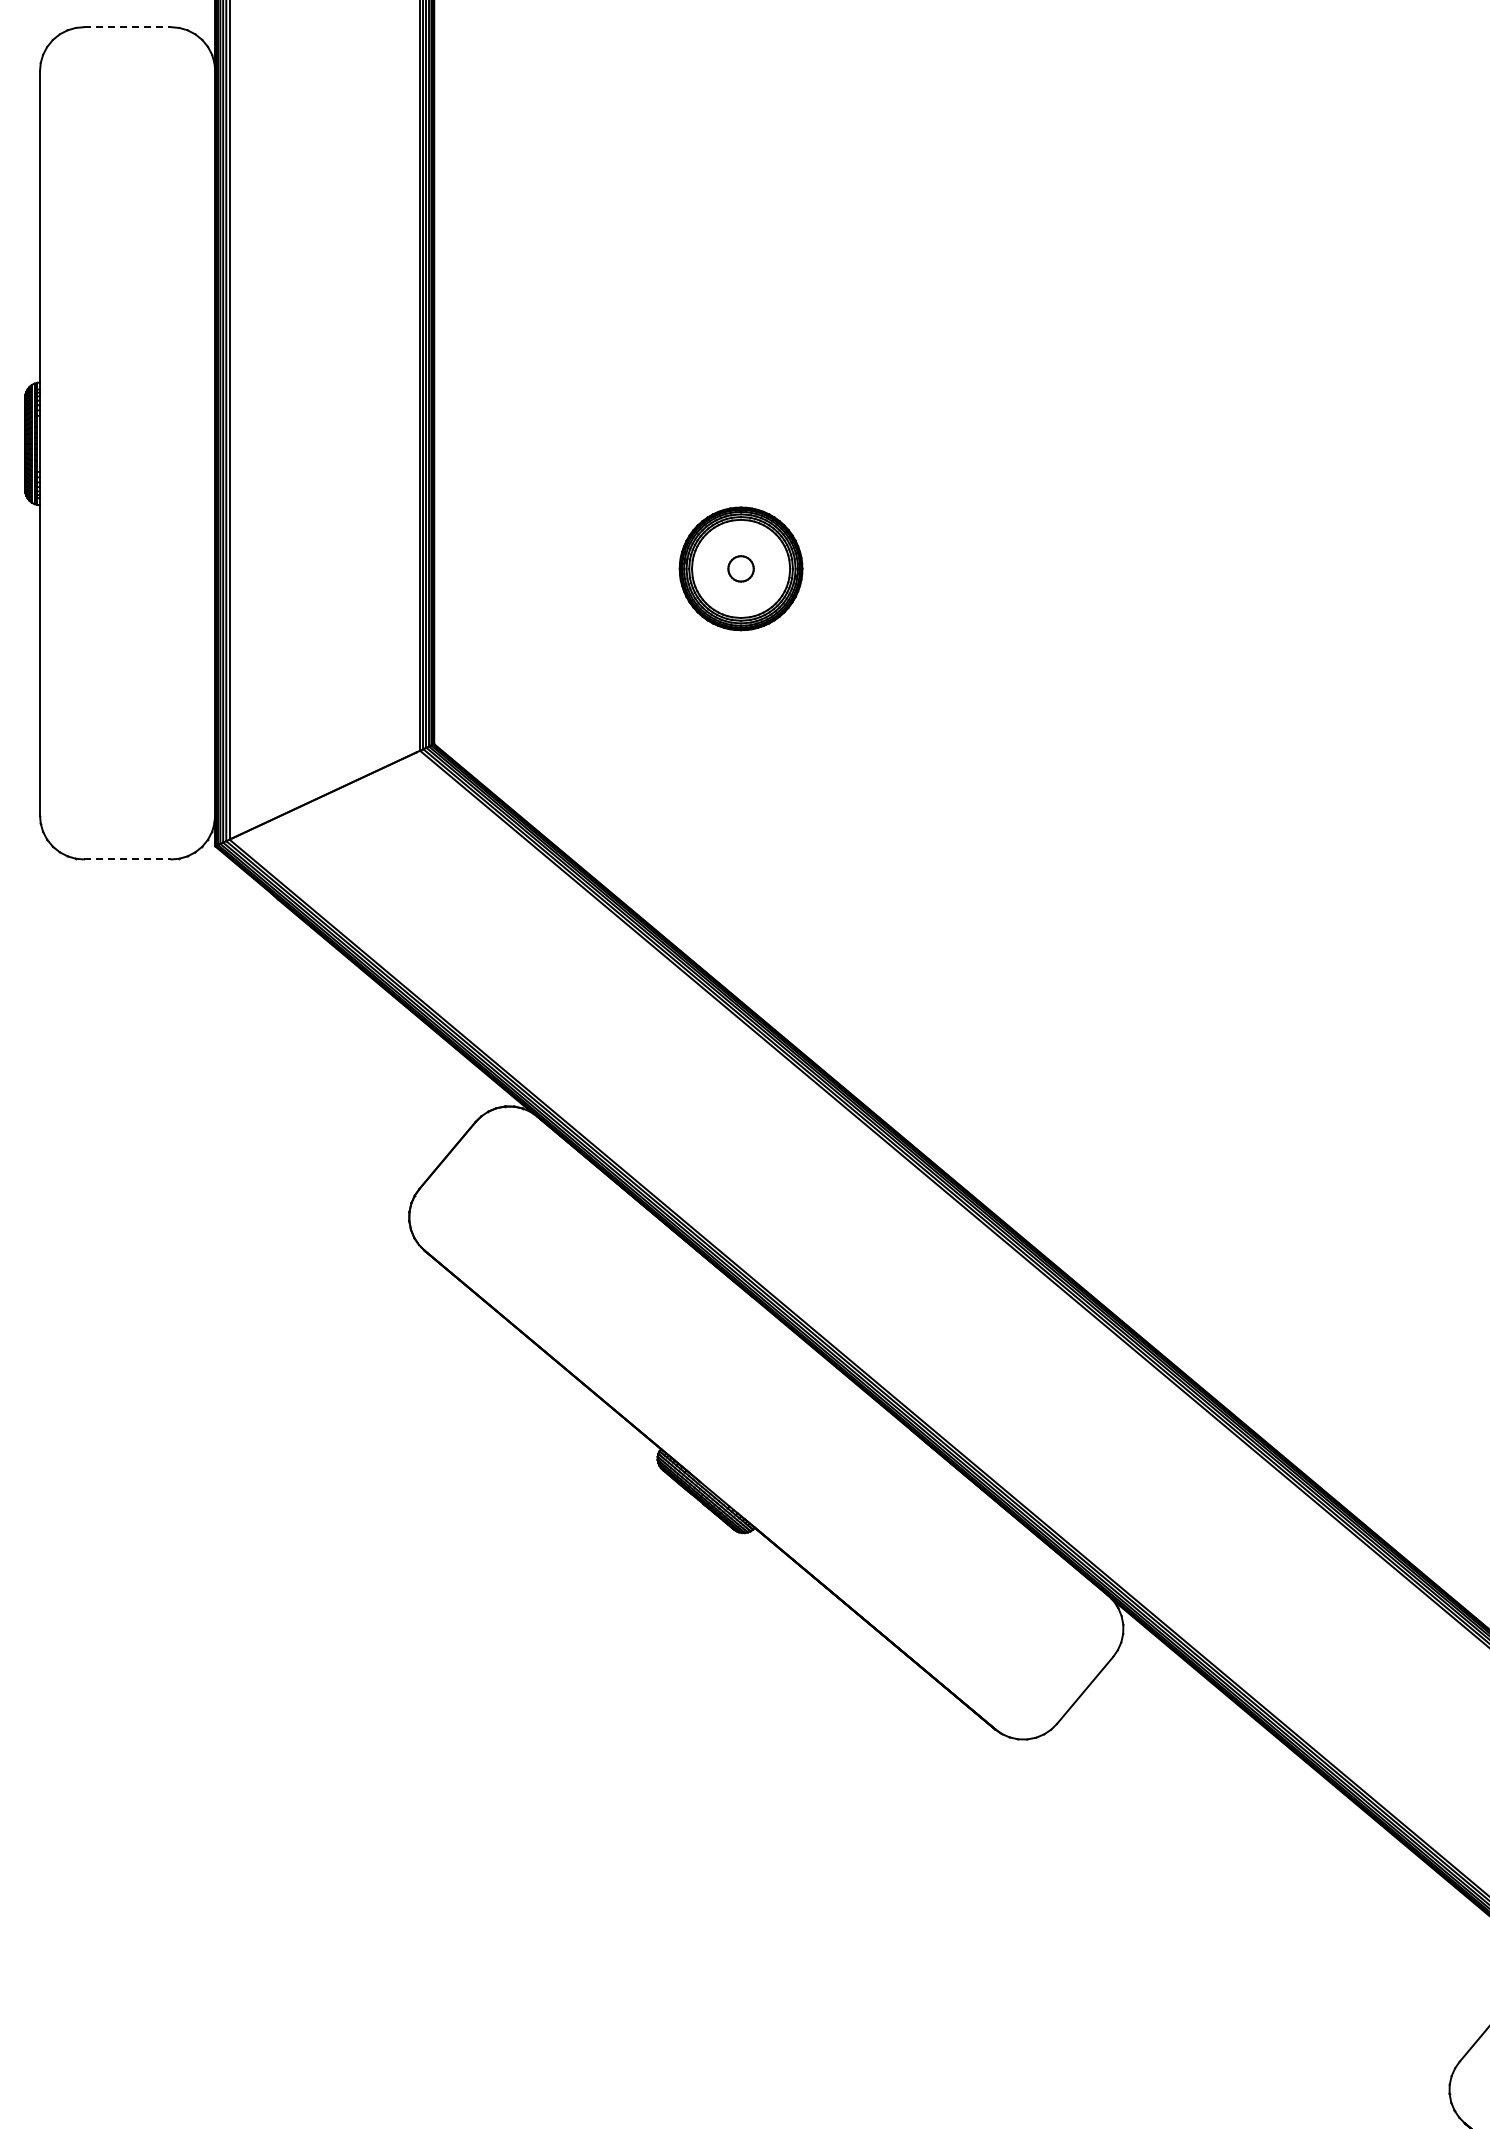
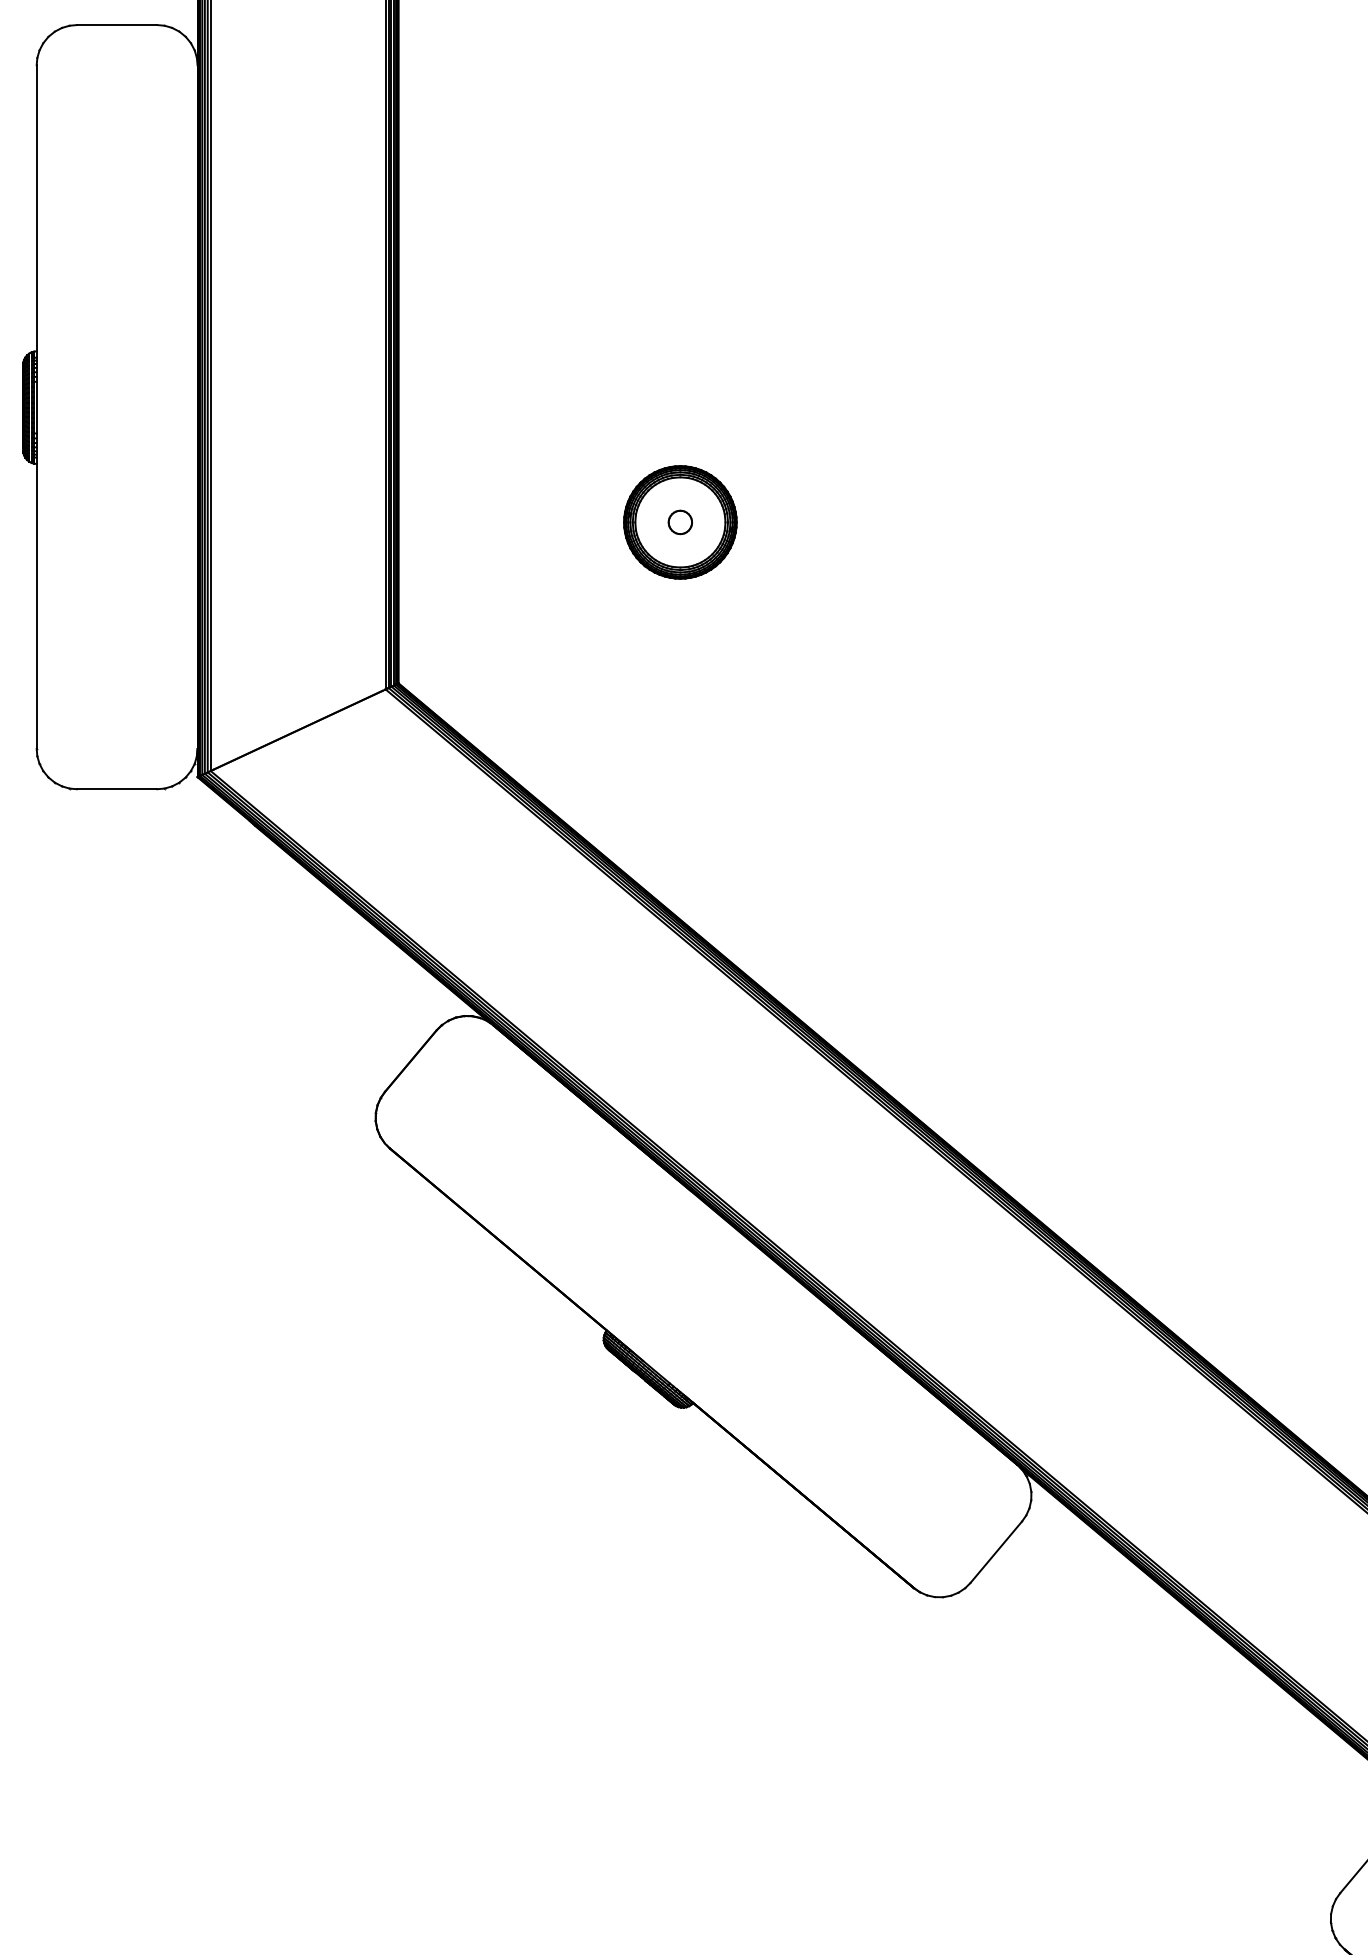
line: (128, 27) -> (117, 25), dashed -> solid
line: (128, 859) -> (117, 789), dashed -> solid

